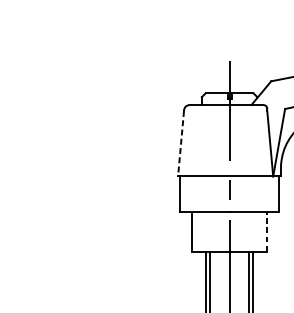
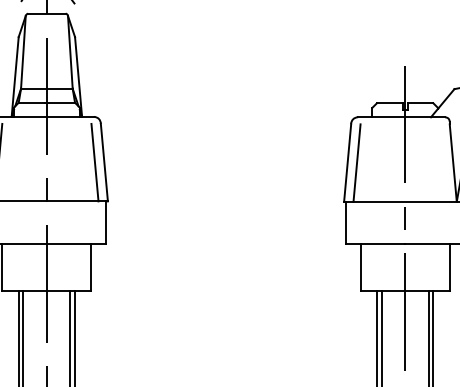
line: (188, 143) -> (356, 162), added
line: (180, 144) -> (347, 163), dashed -> solid
line: (267, 231) -> (449, 267), dashed -> solid

